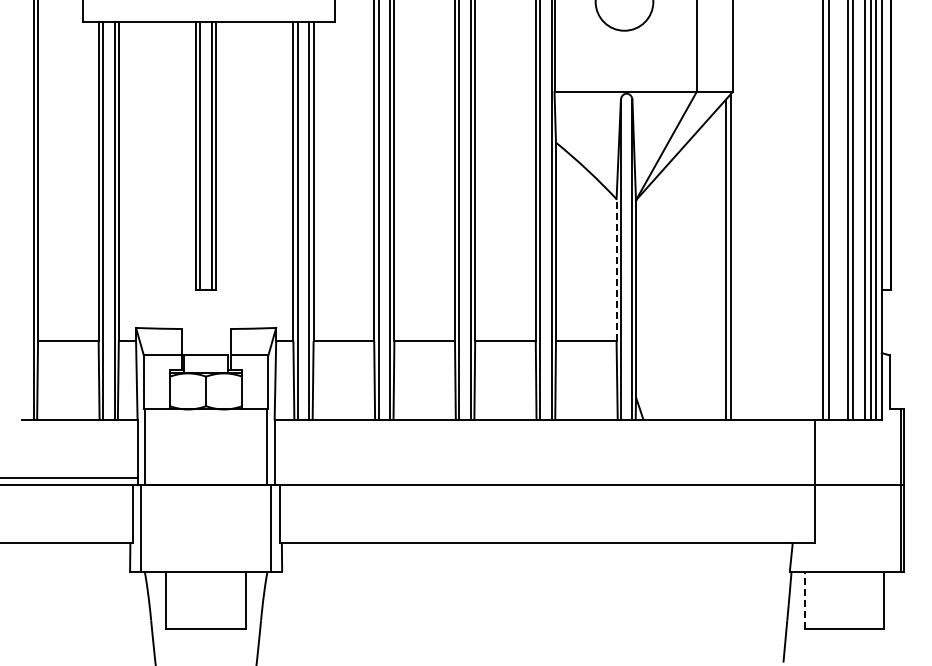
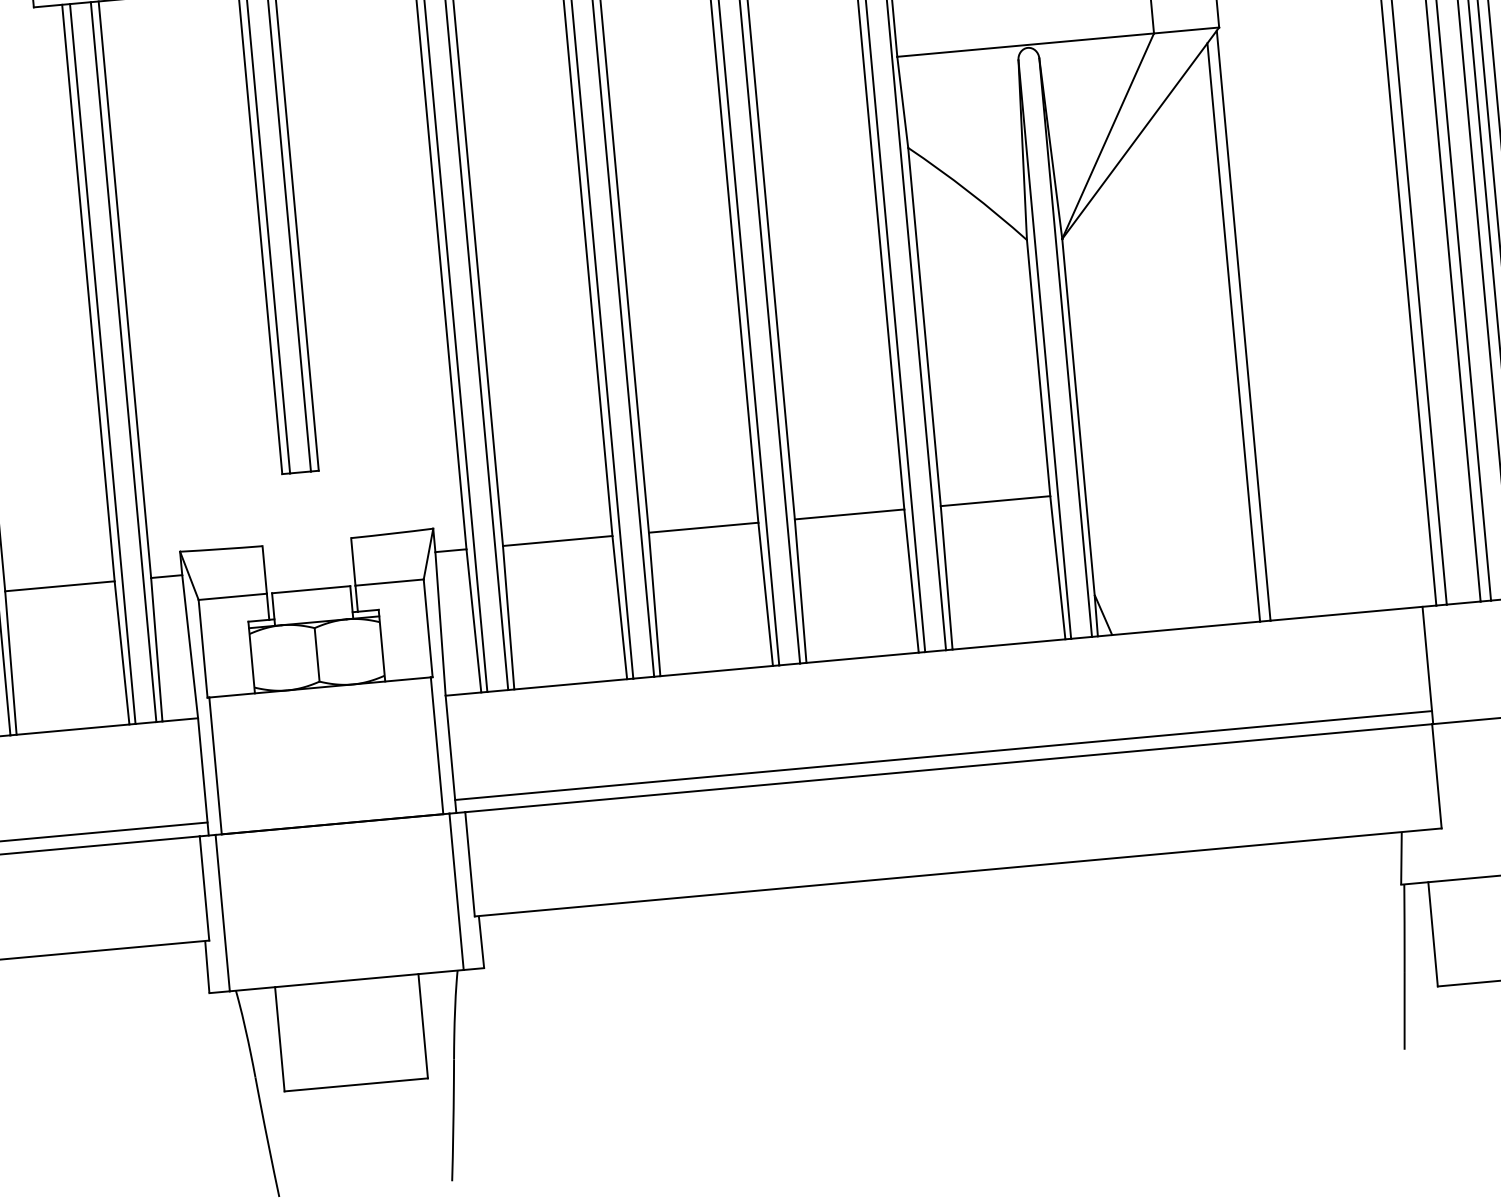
line: (616, 270) -> (1038, 368), dashed -> solid
line: (544, 478) -> (942, 756), added
line: (804, 600) -> (1432, 934), dashed -> solid

